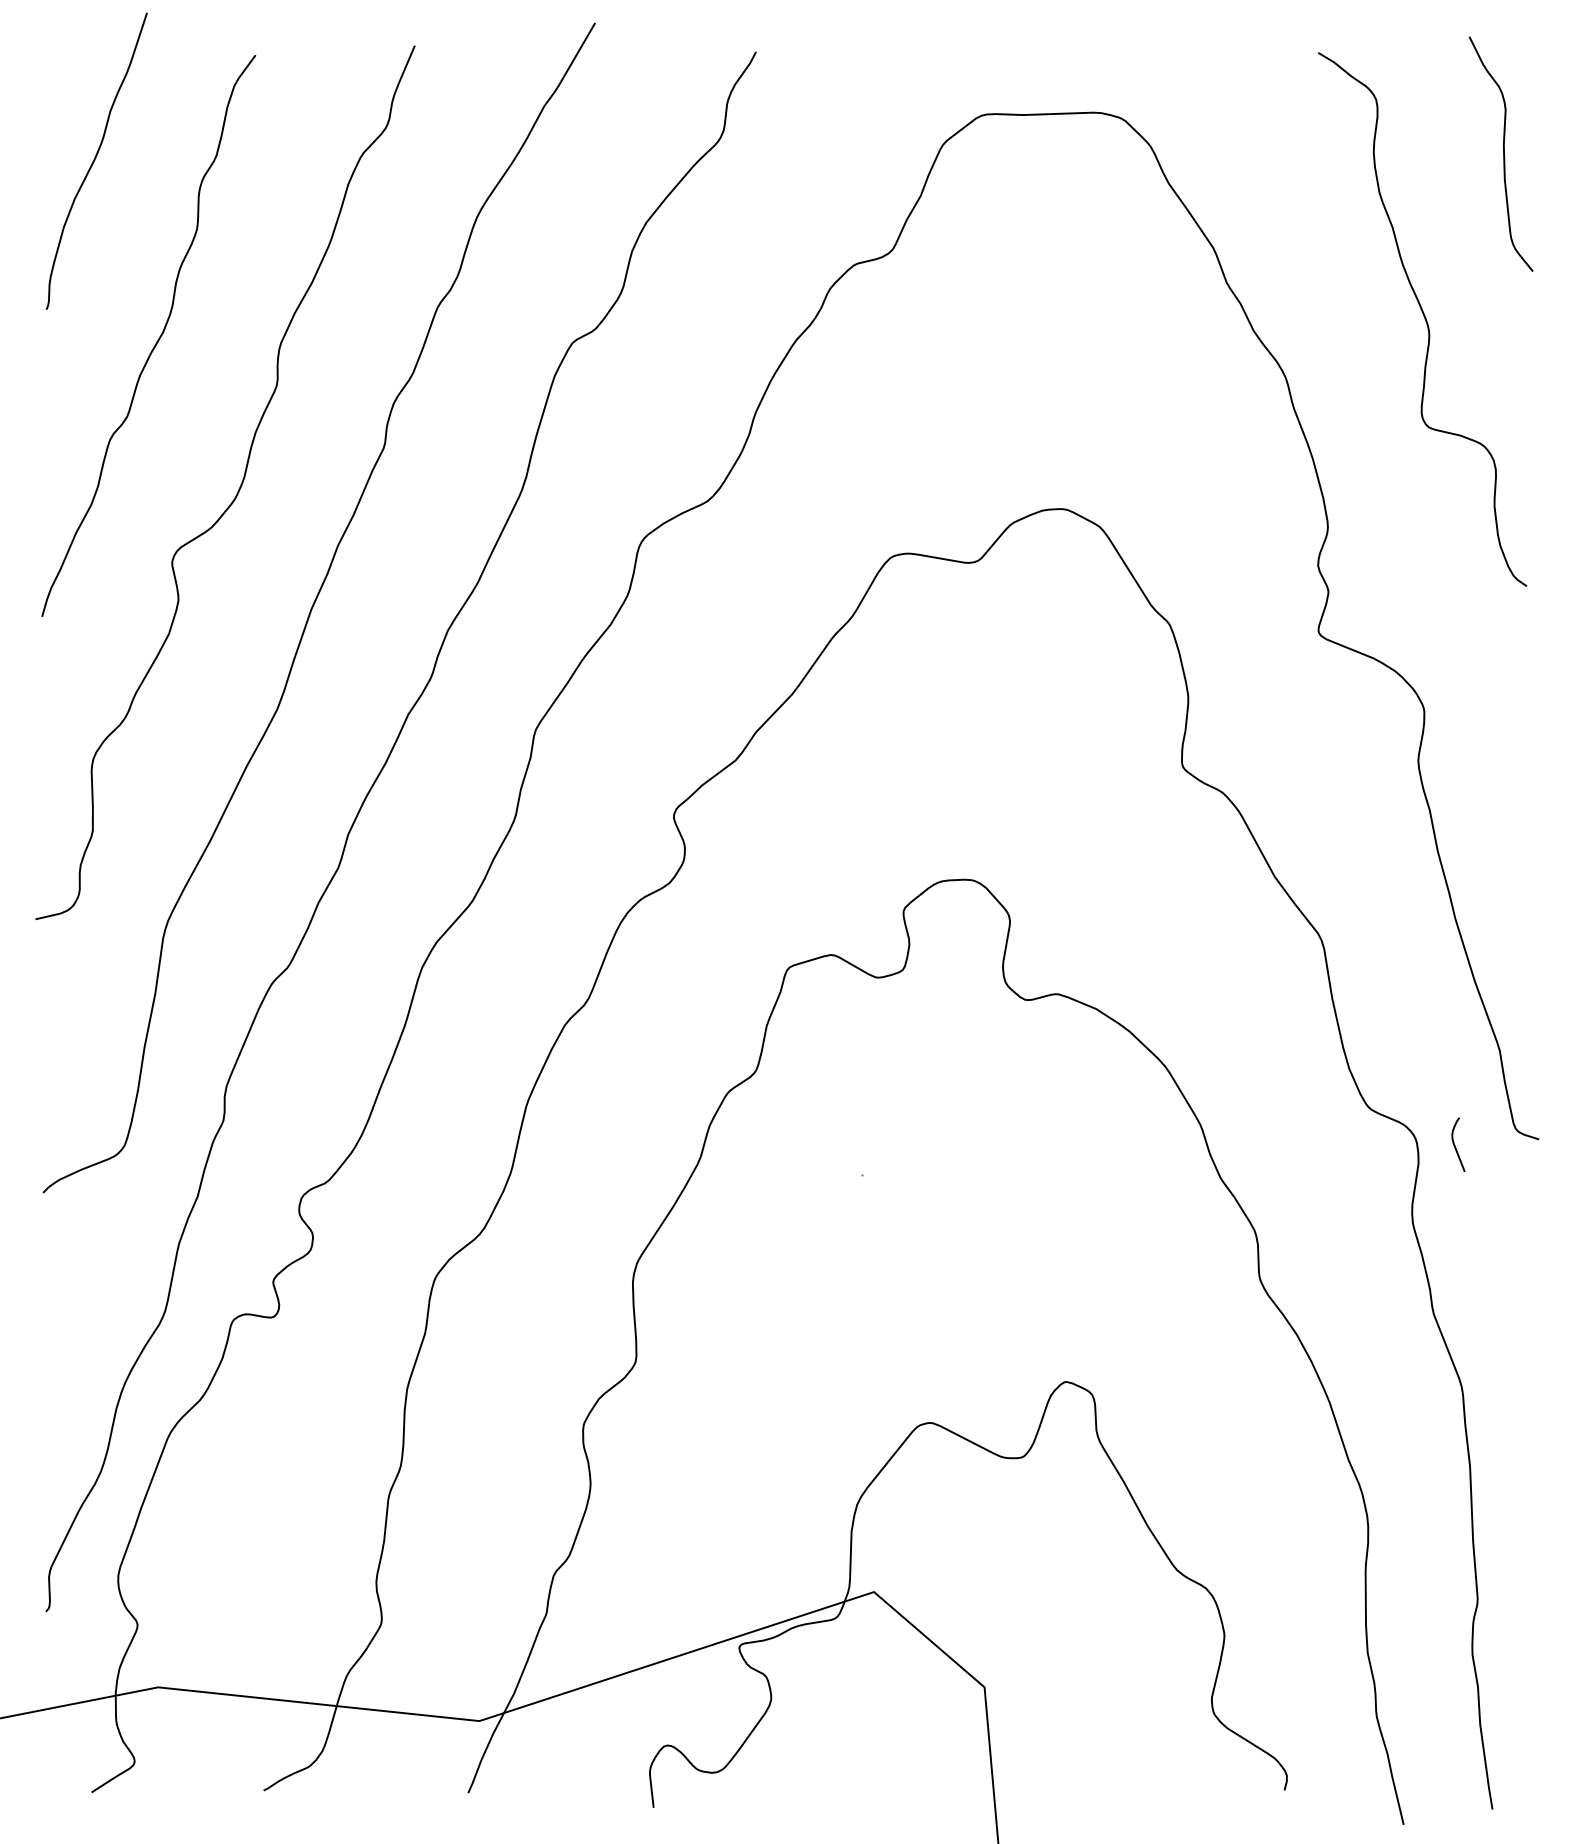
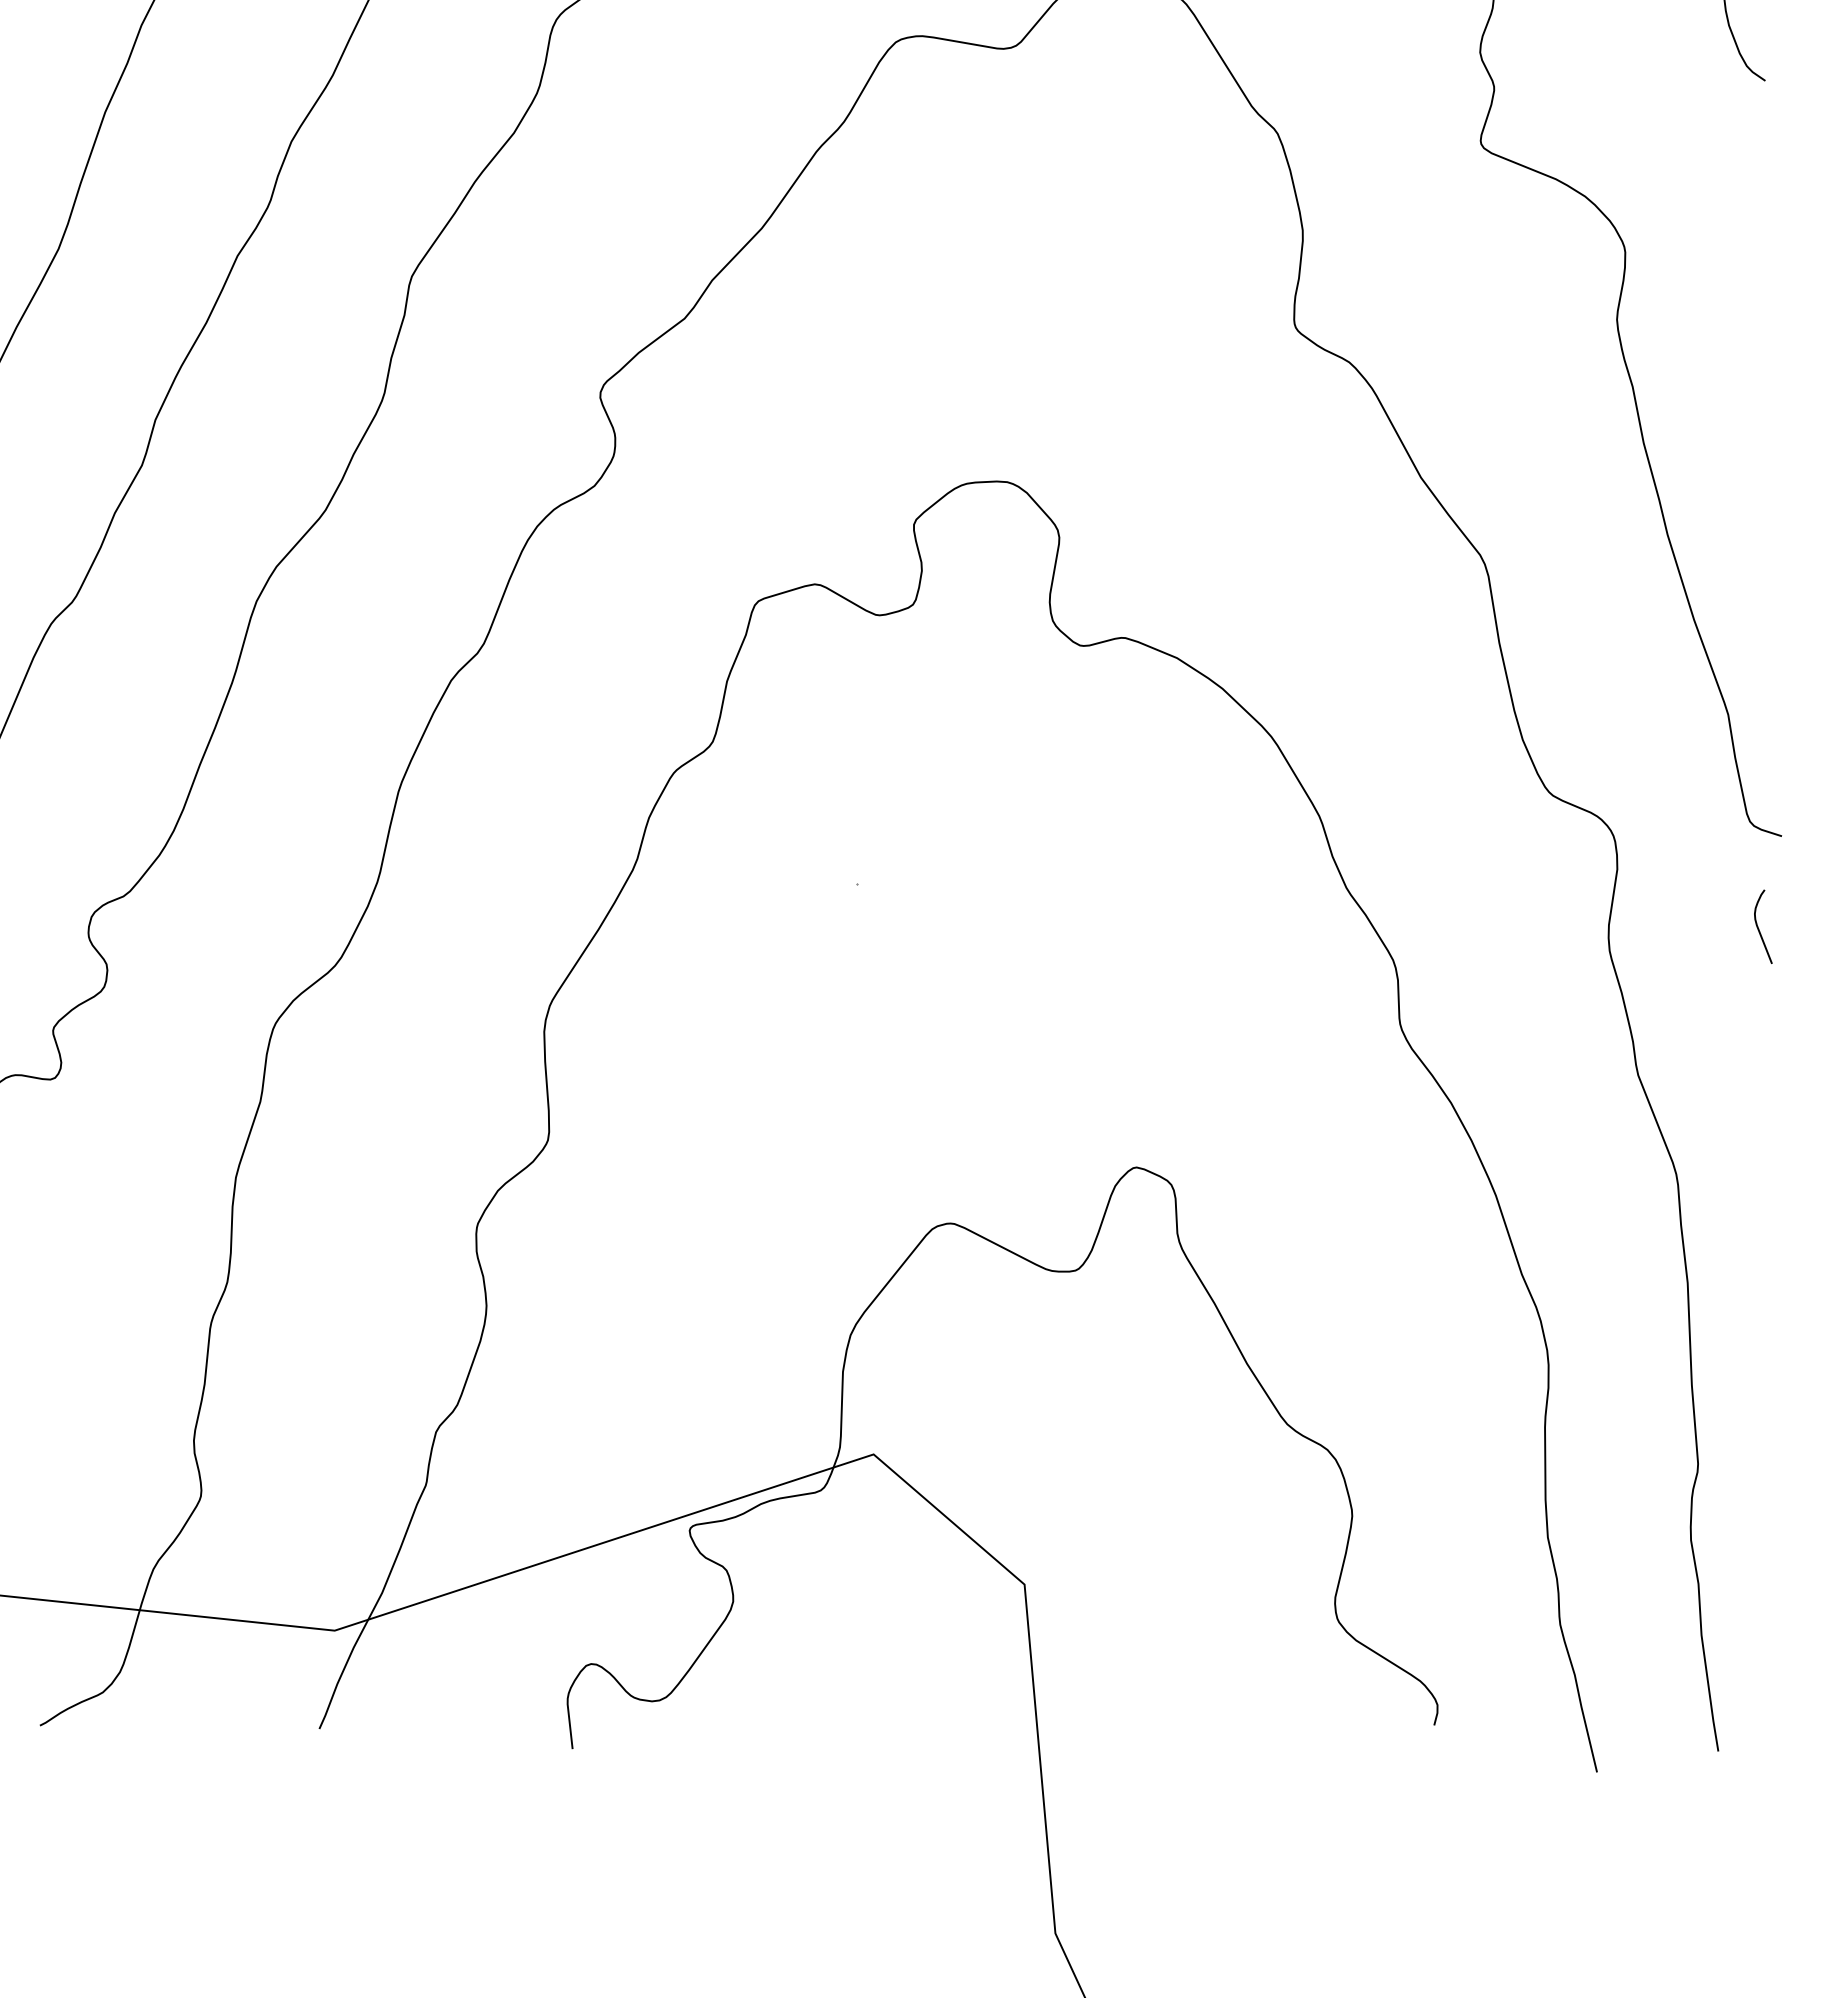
curve: (1455, 1145) -> (1759, 927), moved

